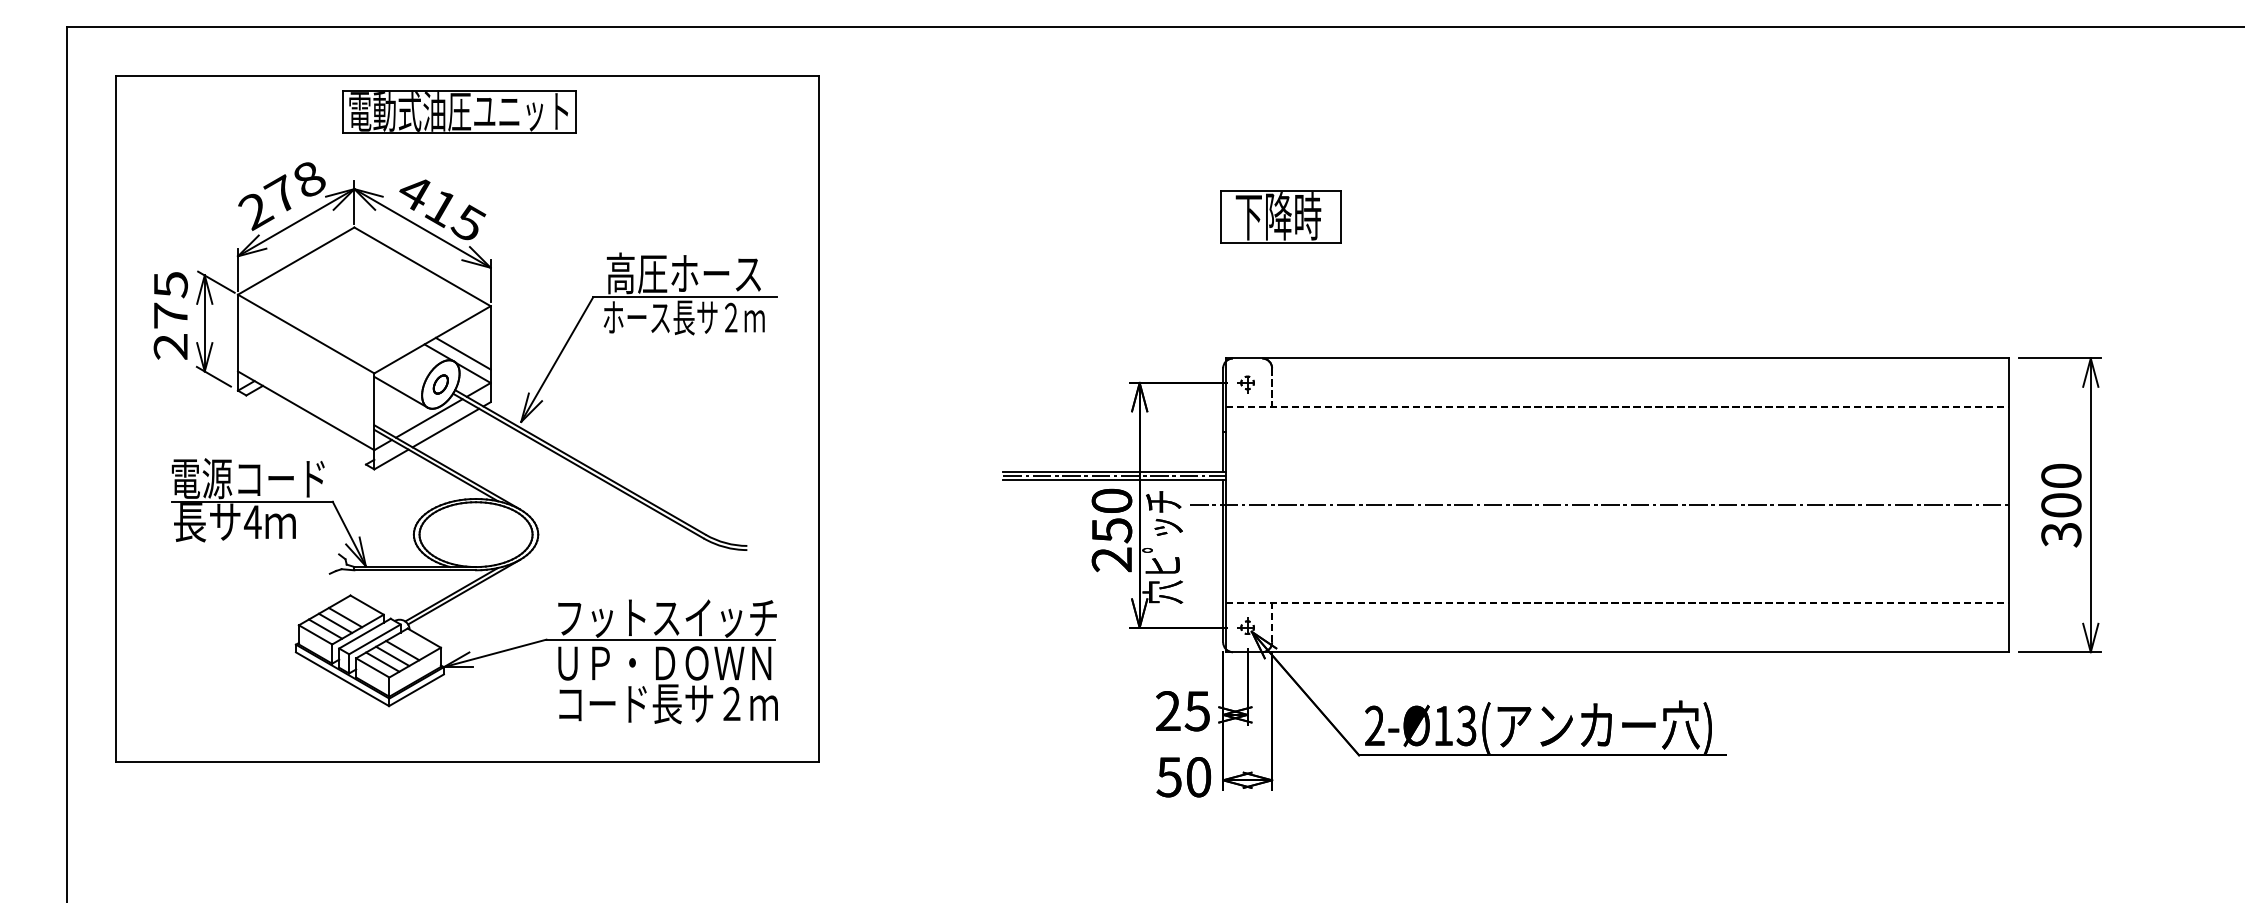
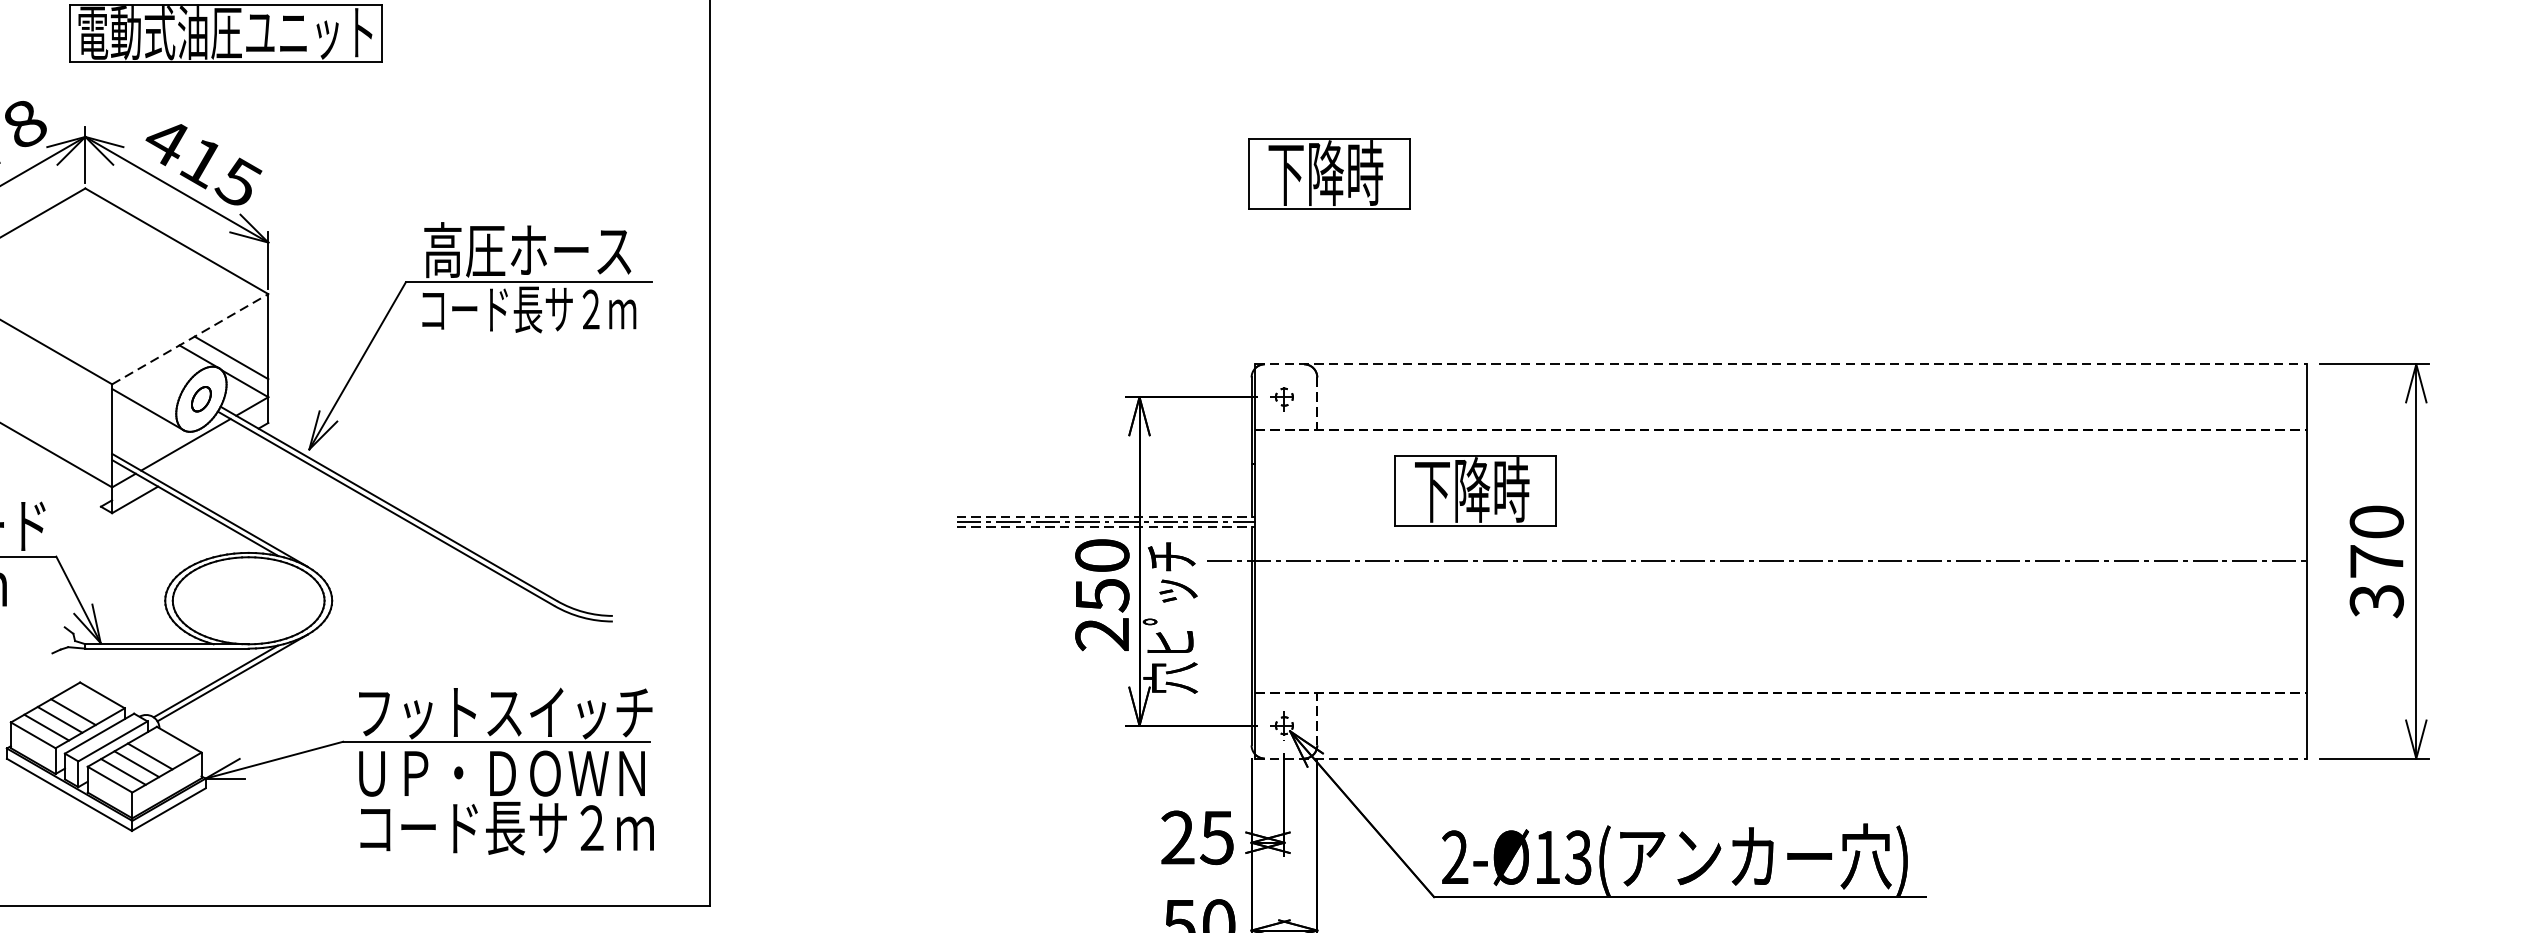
text: (636, 317) -> (464, 309), ホース長サ２ｍ -> コード長サ２ｍ
line: (432, 339) -> (190, 338), solid -> dashed
line: (1617, 358) -> (1780, 364), solid -> dashed
line: (445, 427) -> (207, 456), removed
part: (1389, 452) -> (1474, 490), added
line: (1115, 471) -> (1107, 516), solid -> dashed
line: (1115, 480) -> (1107, 528), solid -> dashed
text: (2061, 505) -> (2376, 561), 300 -> 370
line: (1617, 652) -> (1780, 758), solid -> dashed

